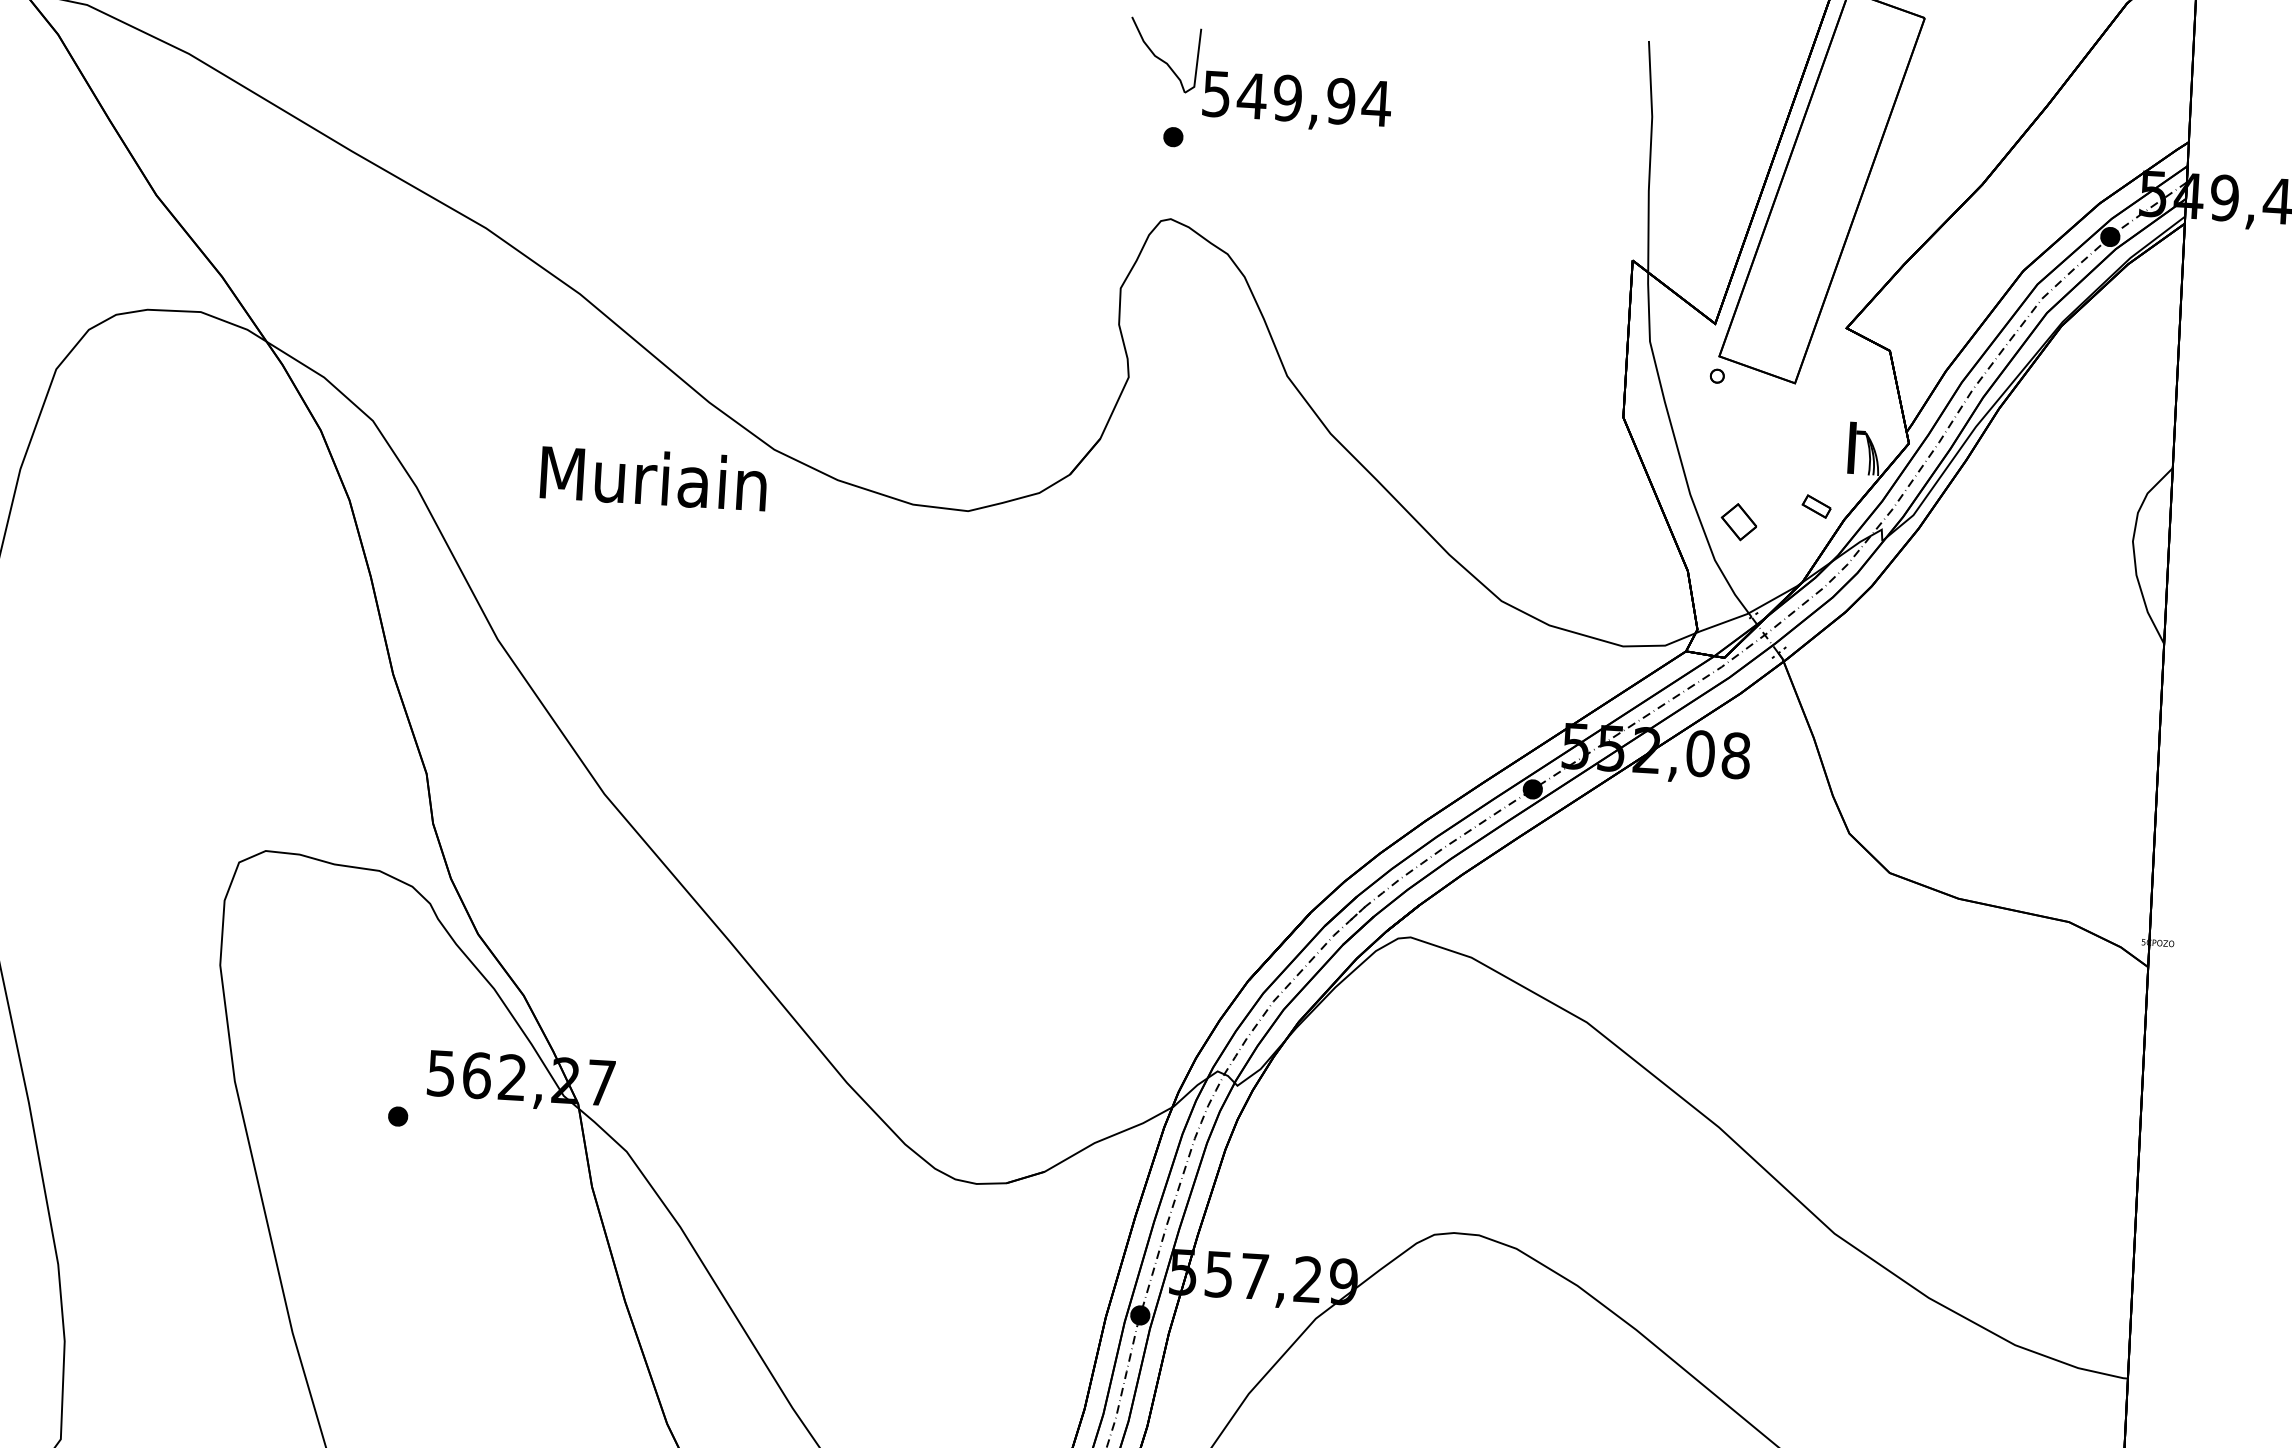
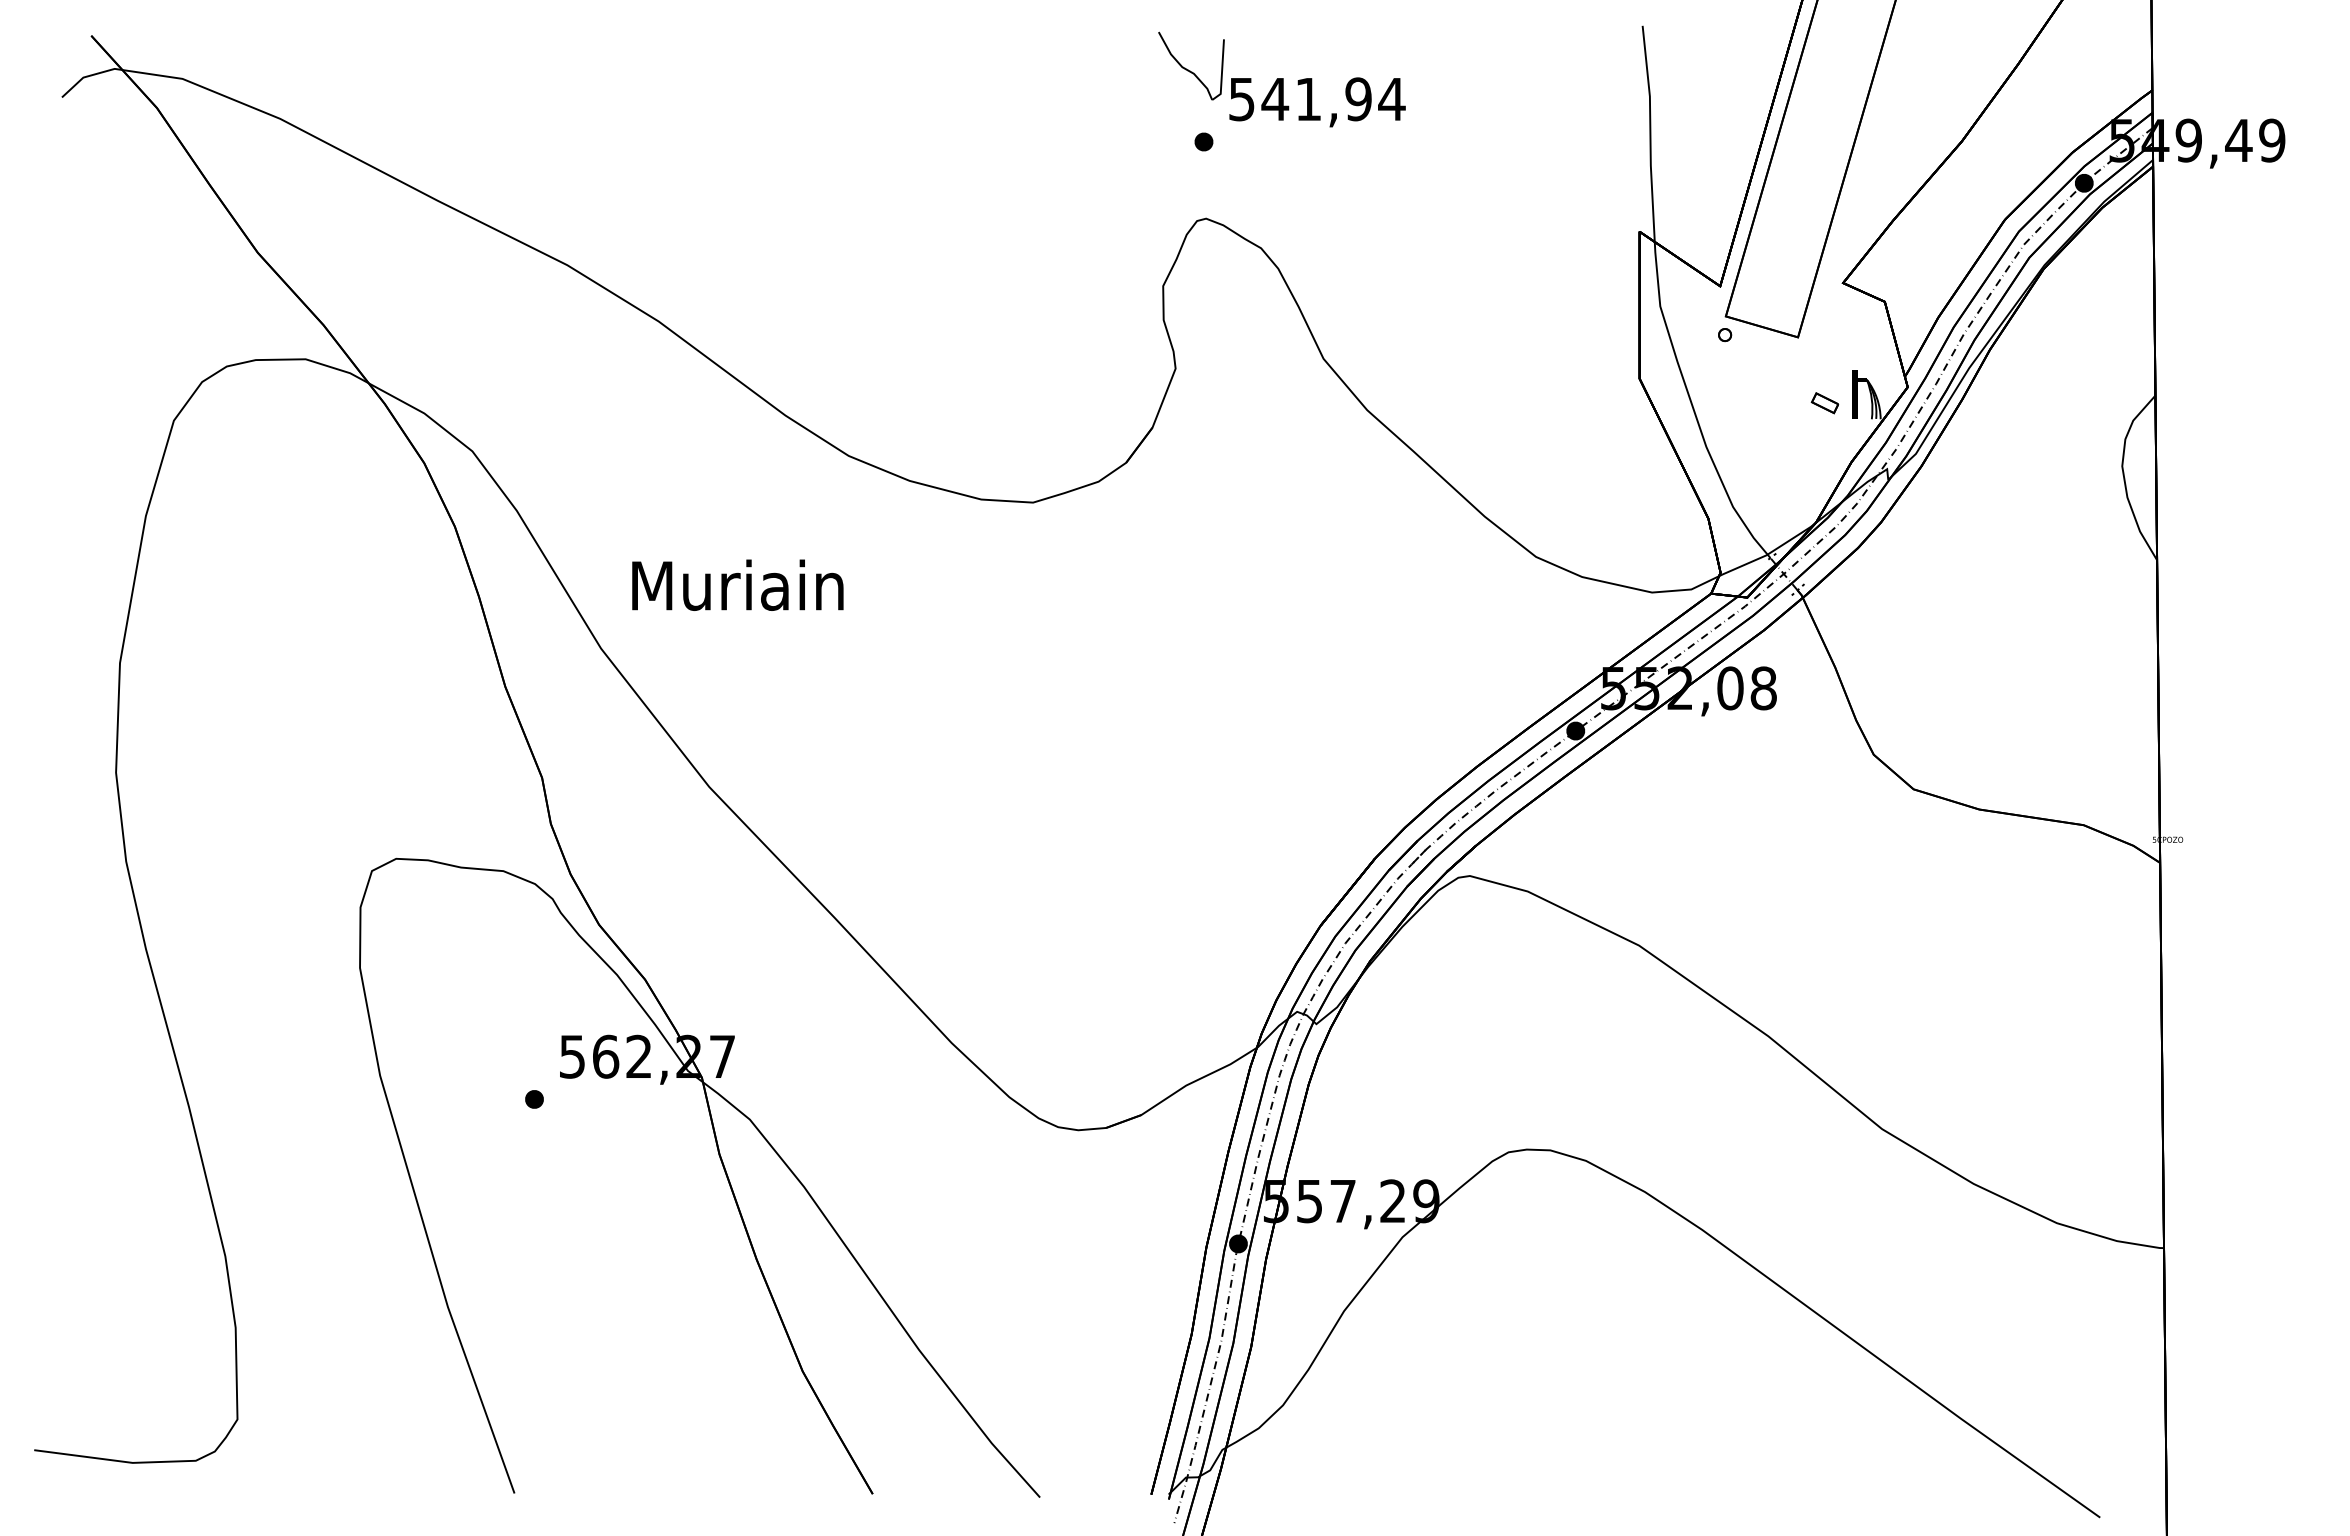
text: (1287, 98) -> (1308, 99), 549,94 -> 541,94
text: (653, 477) -> (737, 584), moved
part: (1816, 506) -> (1824, 403), moved
part: (1739, 521) -> (1753, 469), removed

